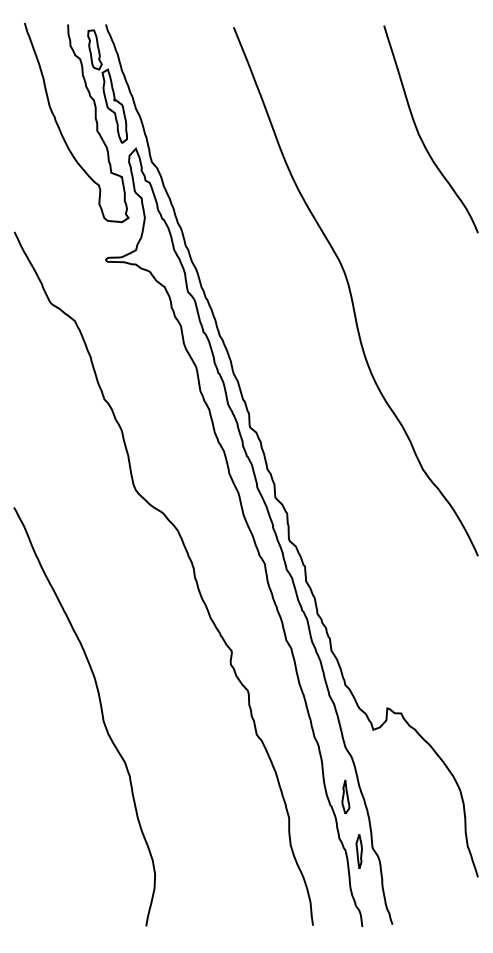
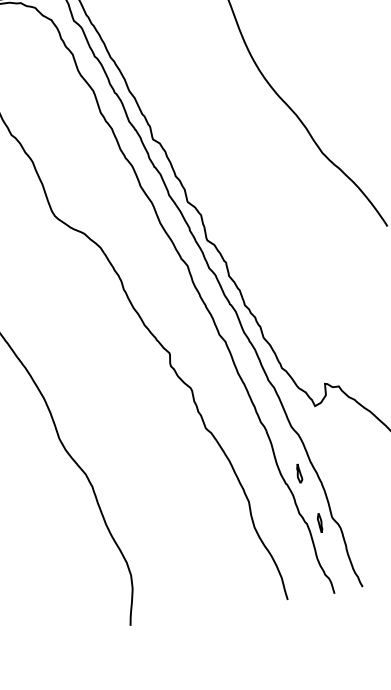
part: (345, 796) -> (298, 473), size x0.6
part: (358, 851) -> (319, 523), size x0.6

